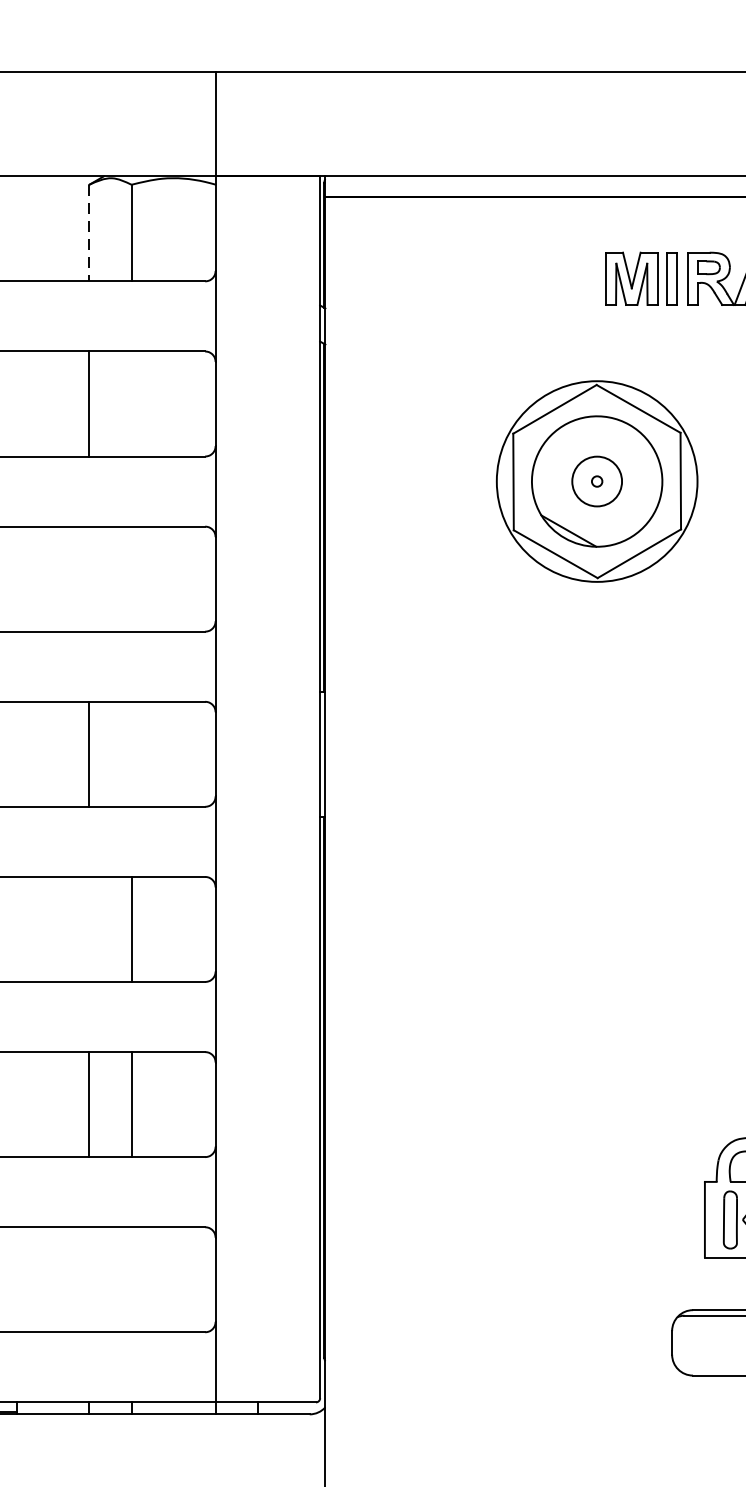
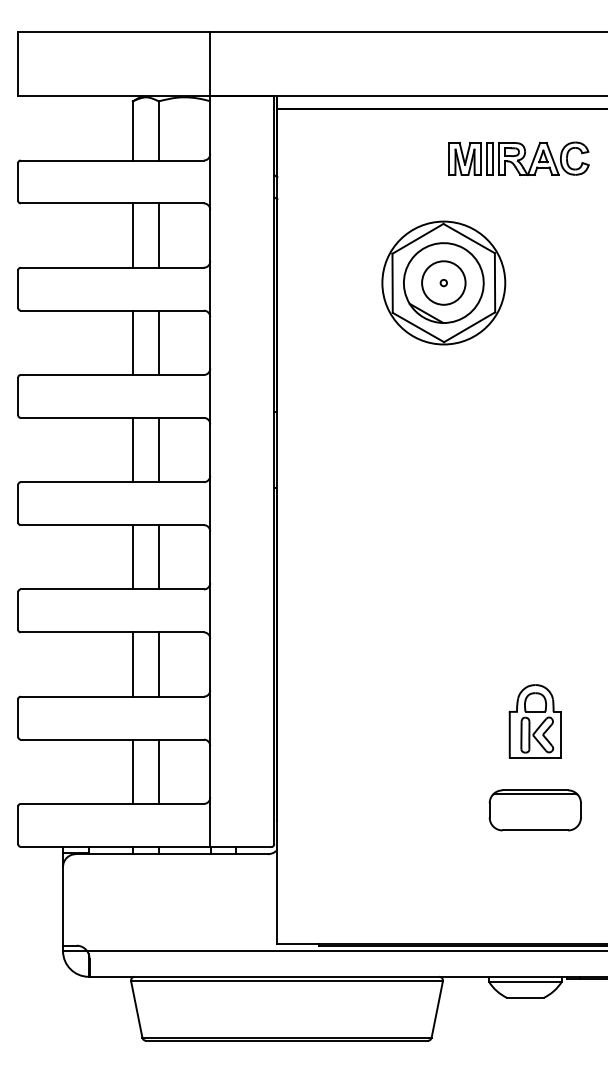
line: (88, 232) -> (132, 130), dashed -> solid
line: (131, 403) -> (158, 235), added
circle: (596, 480) -> (443, 282), size x1.43
line: (88, 578) -> (132, 342), added
line: (131, 578) -> (158, 342), added
line: (131, 753) -> (158, 449), added
line: (88, 929) -> (132, 557), added
line: (88, 1279) -> (132, 771), added
line: (131, 1279) -> (158, 771), added

